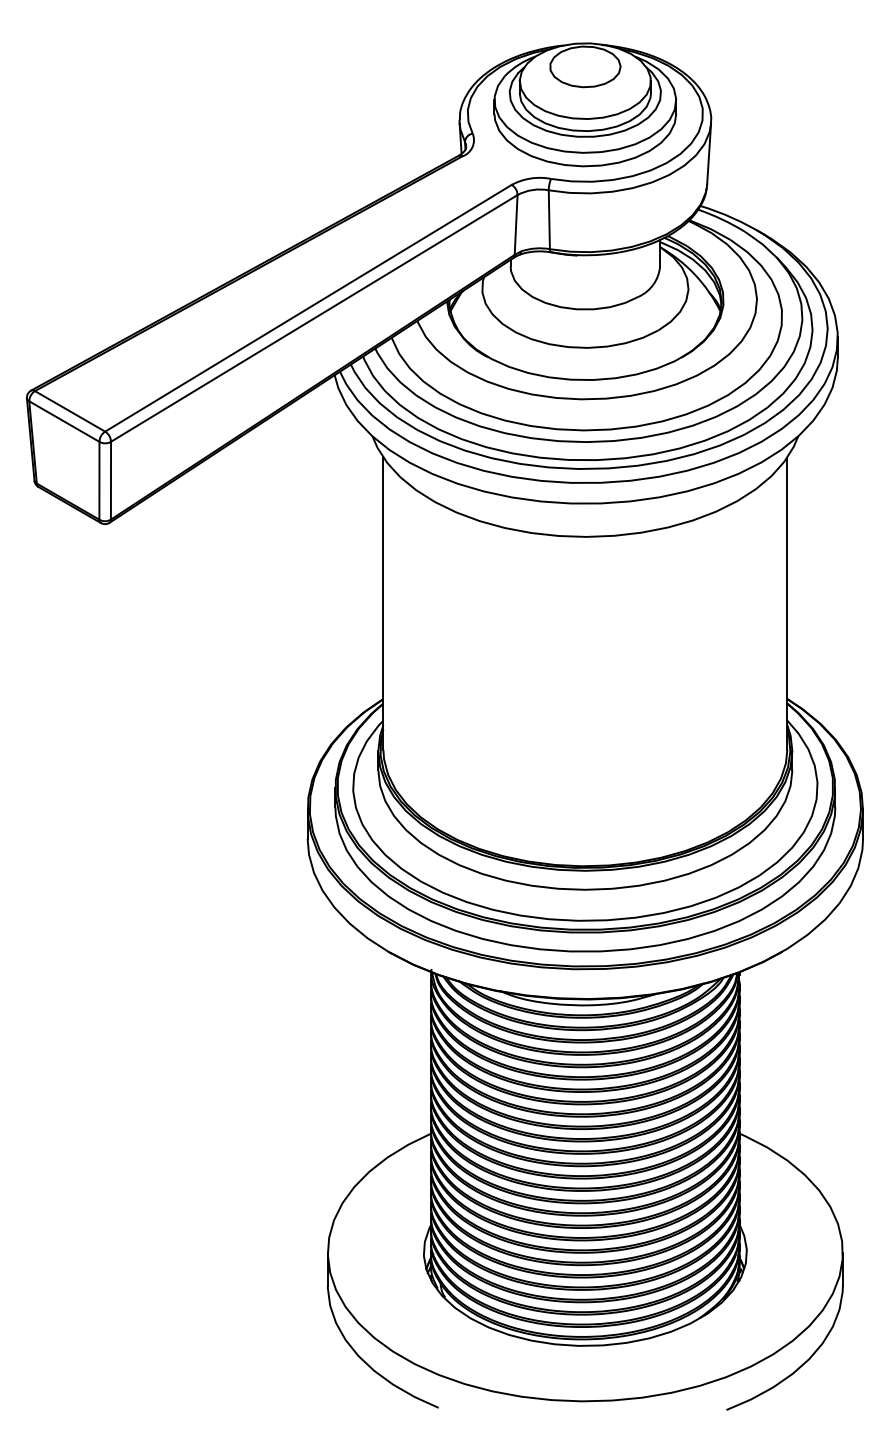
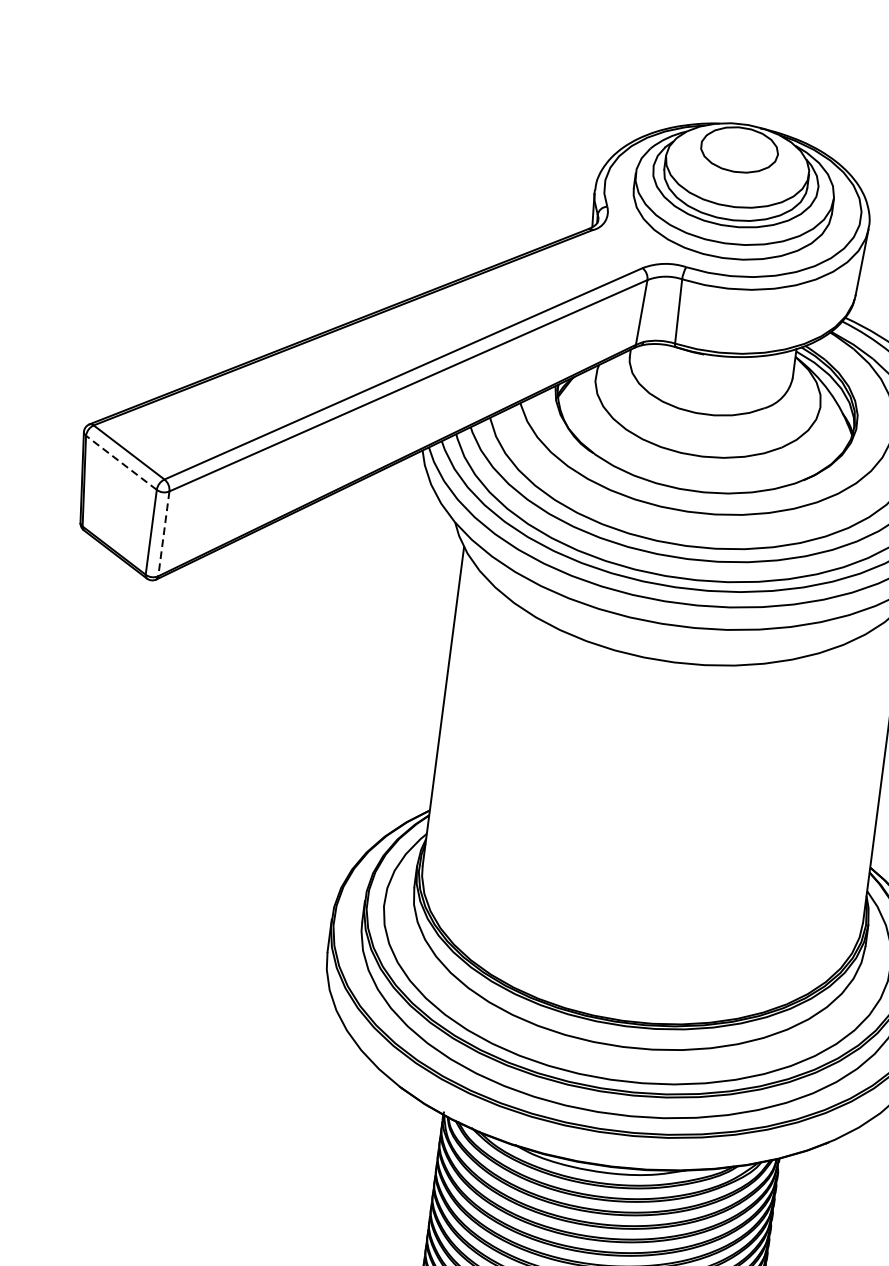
line: (64, 421) -> (121, 462), solid -> dashed
line: (110, 480) -> (163, 533), solid -> dashed

